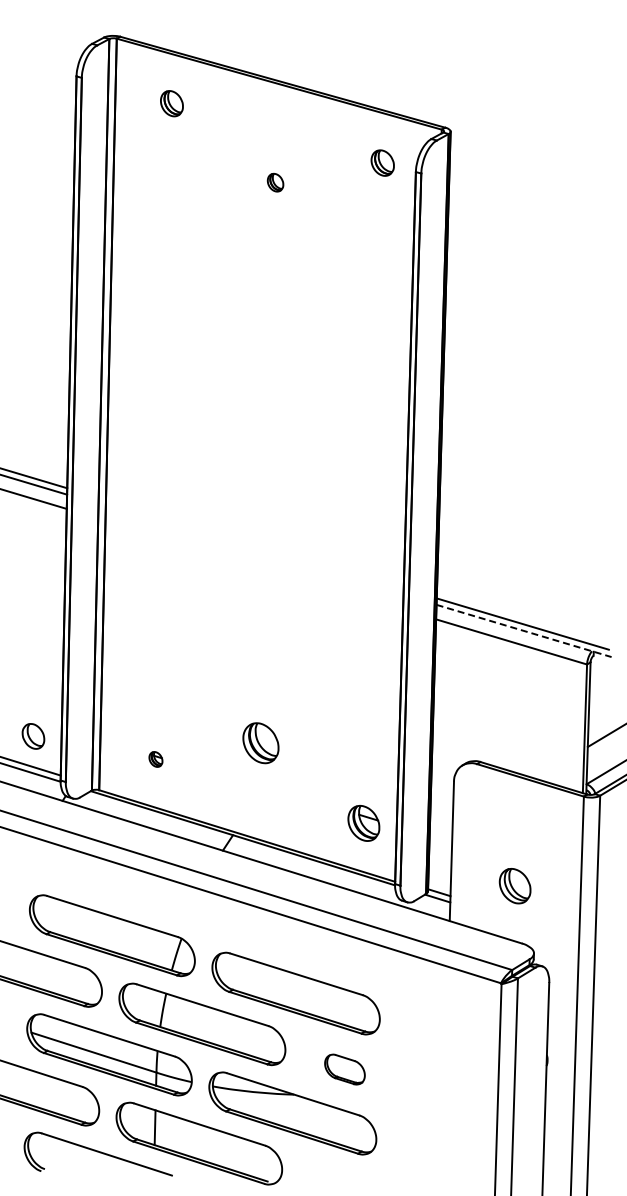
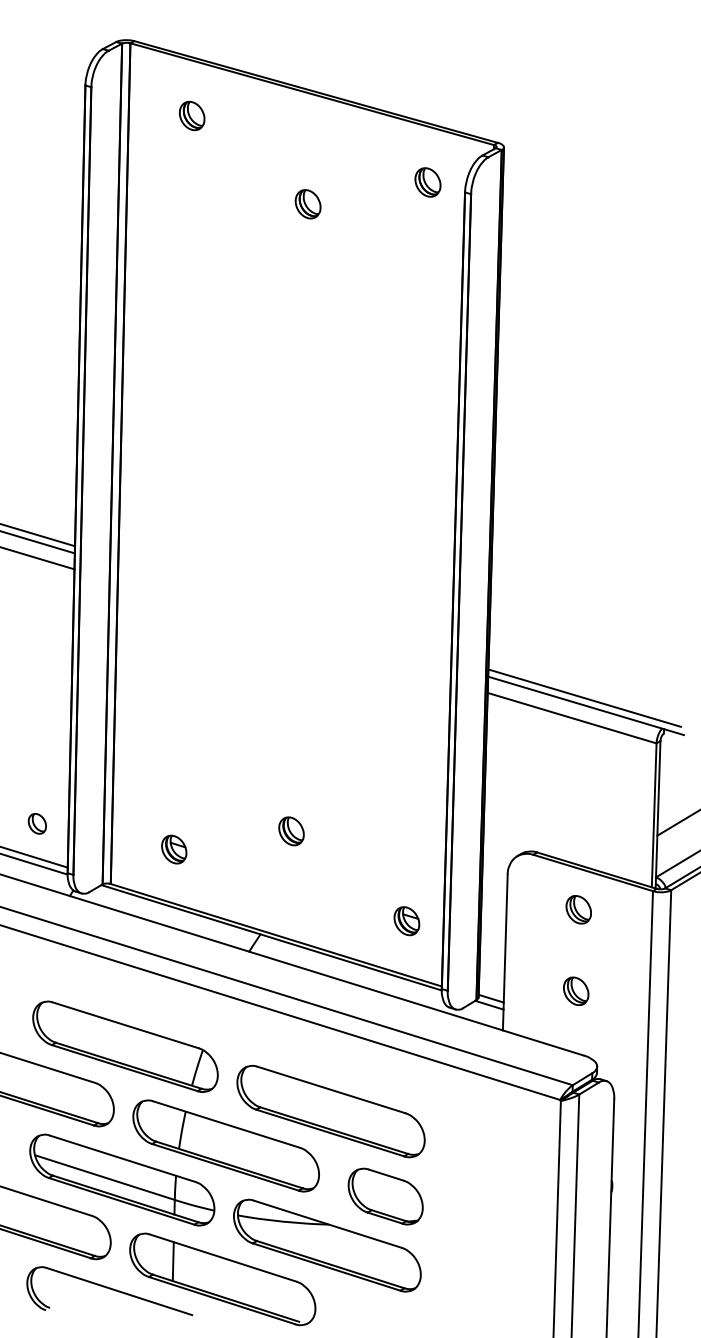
part: (275, 182) -> (307, 204), size x1.43
line: (524, 631) -> (586, 706), dashed -> solid
part: (33, 736) -> (37, 823), size x0.71
part: (260, 742) -> (291, 830), size x0.62
part: (155, 759) -> (173, 849), size x1.67
part: (517, 813) -> (578, 910), added
part: (363, 823) -> (406, 921), size x0.71
part: (515, 885) -> (576, 990), size x0.71
part: (344, 1069) -> (385, 1196), size x1.67

